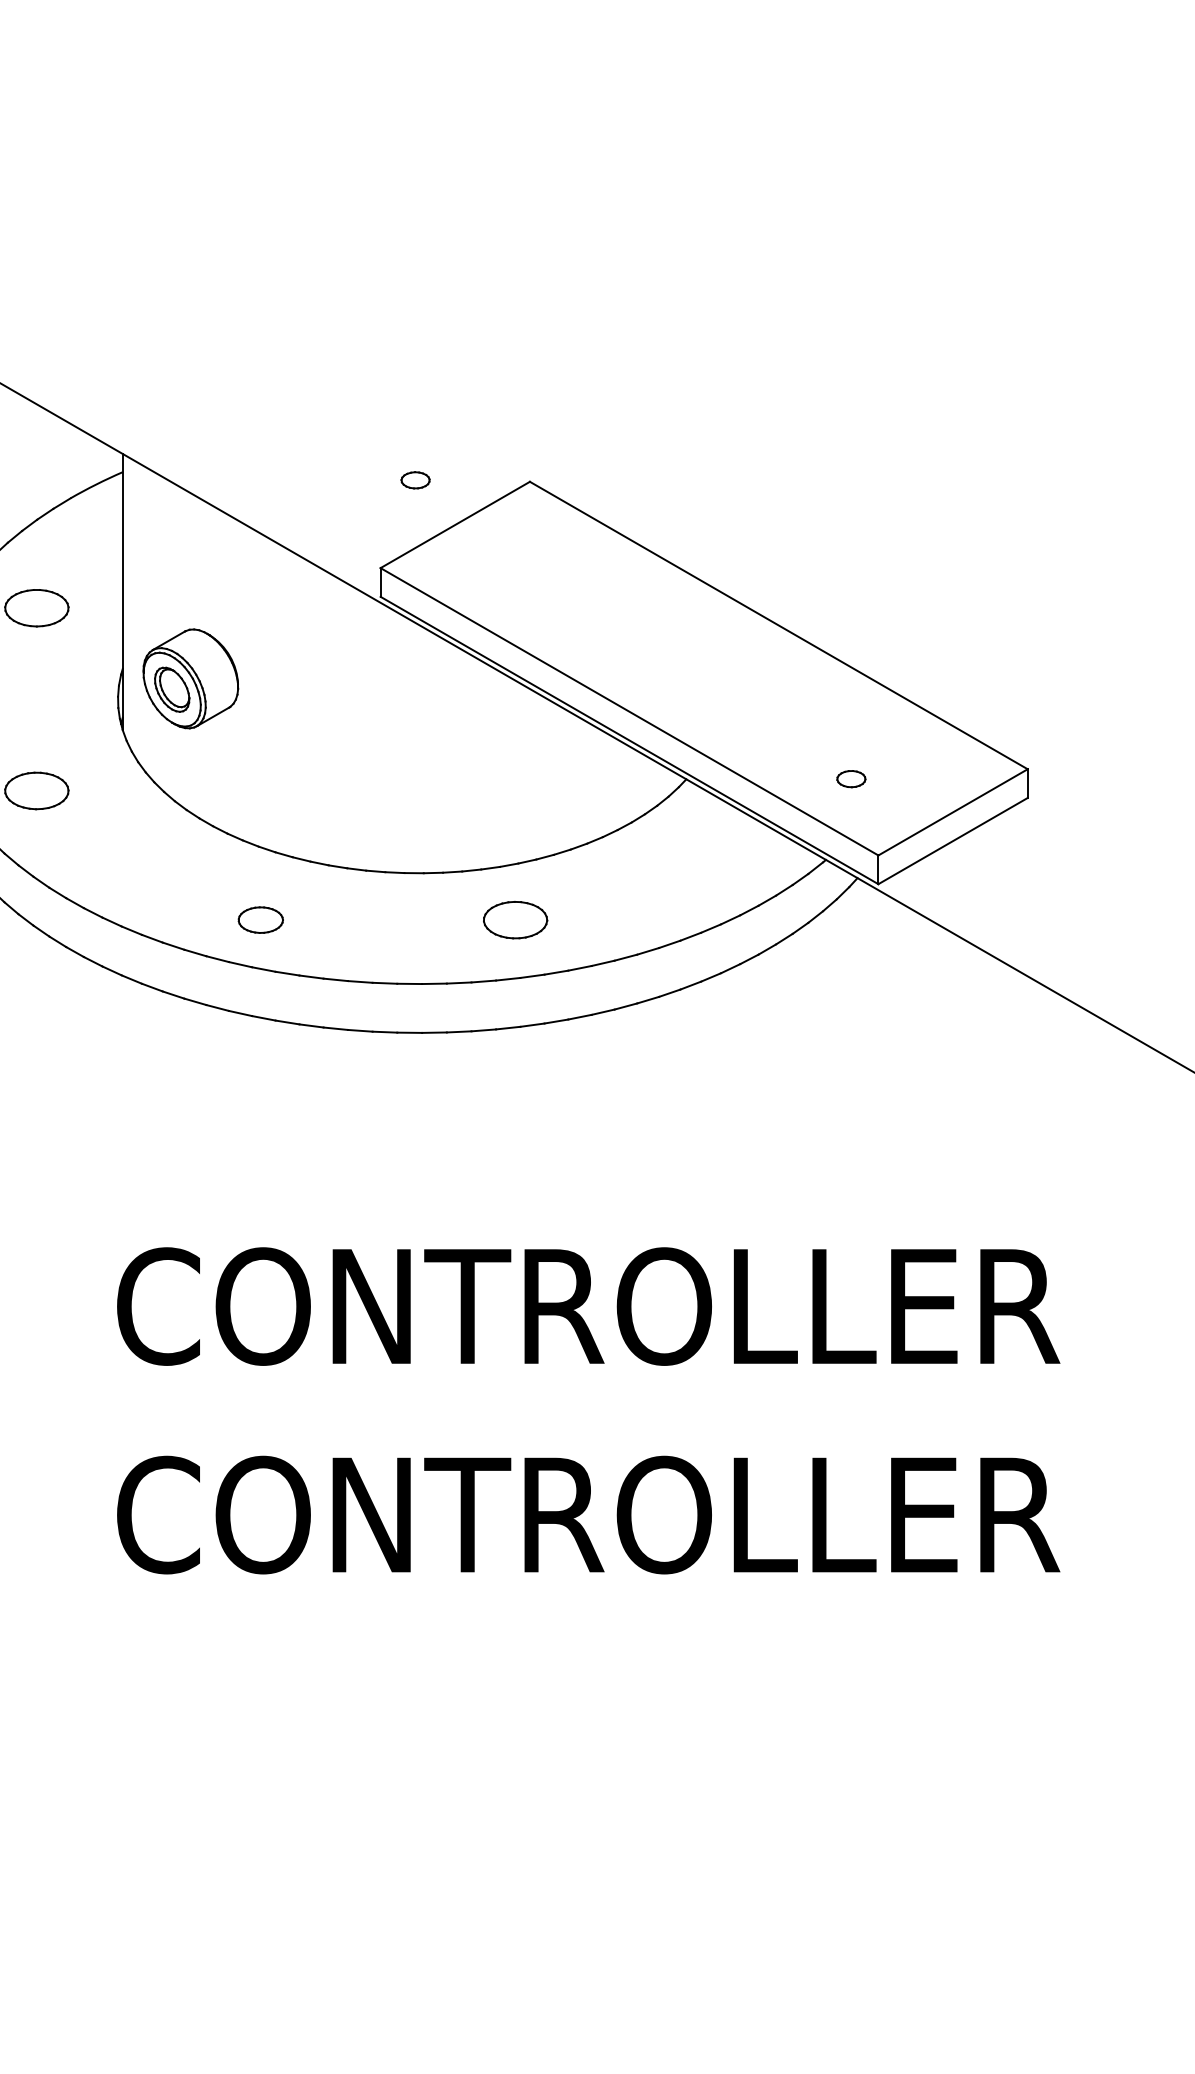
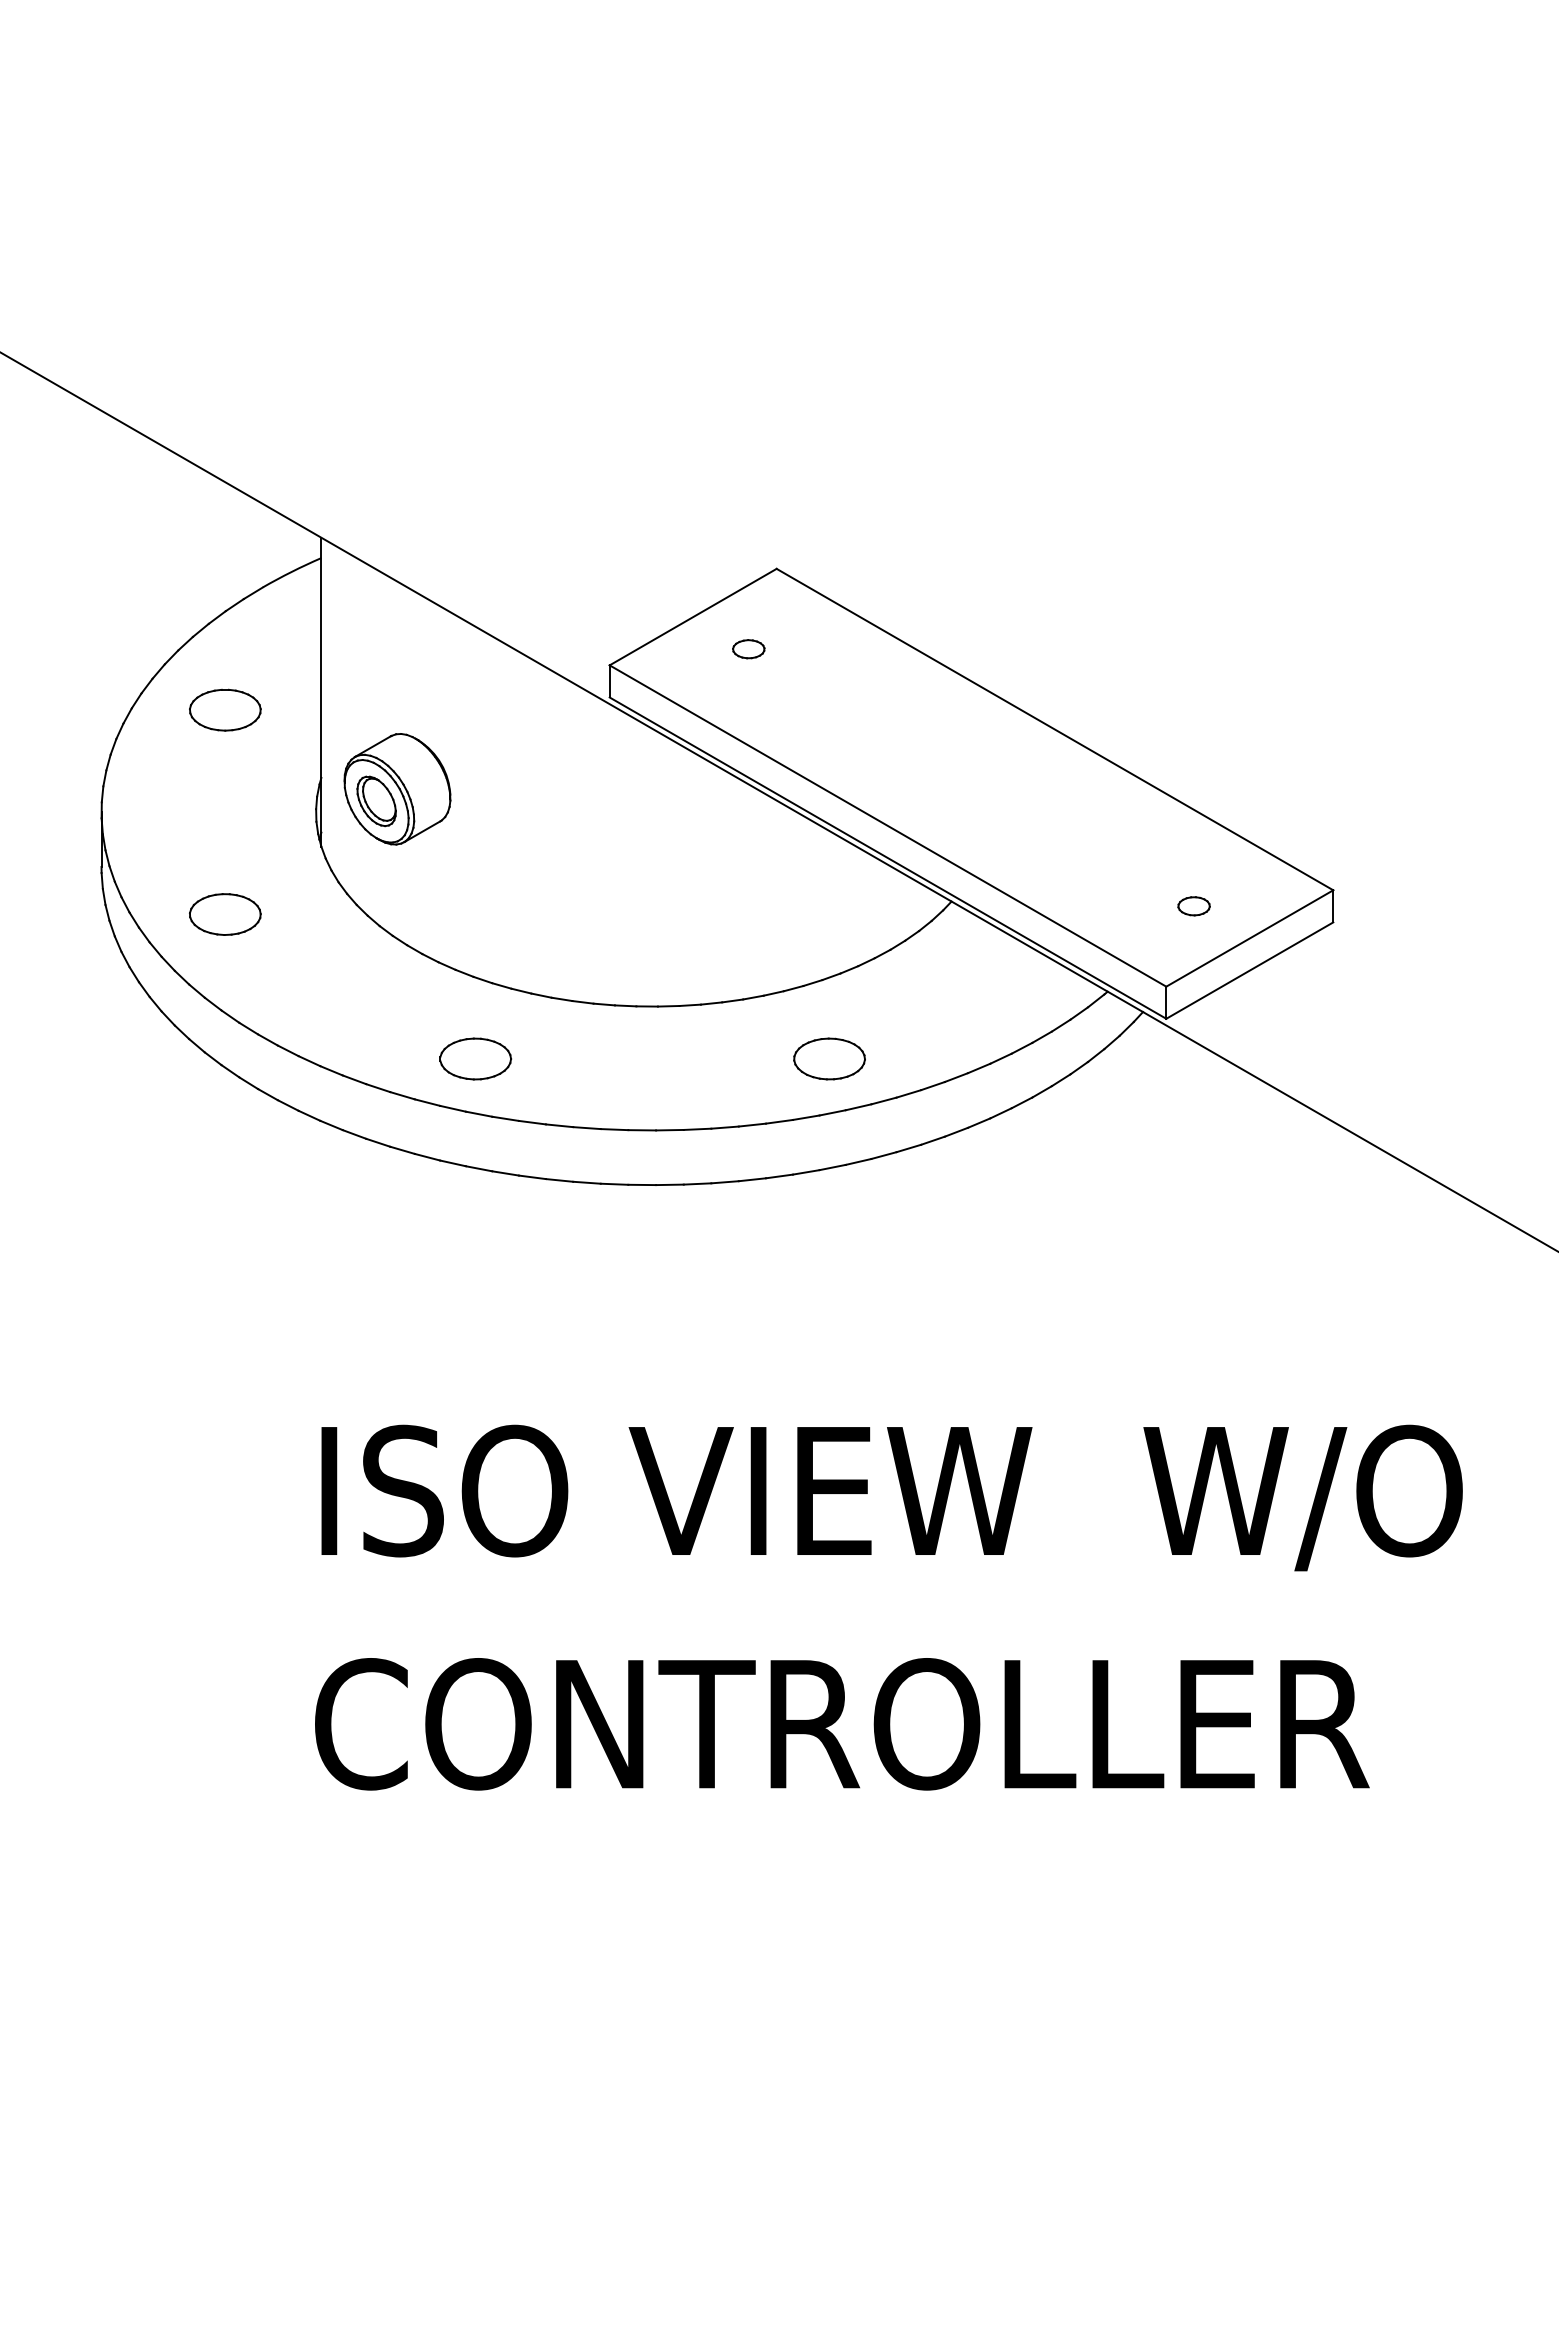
part: (415, 480) -> (748, 649), moved
part: (850, 779) -> (1193, 906), moved
part: (260, 919) -> (475, 1058), size x1.43
part: (515, 919) -> (829, 1058), moved
text: (629, 1312) -> (888, 1497), CONTROLLER -> ISO VIEW  W/O

